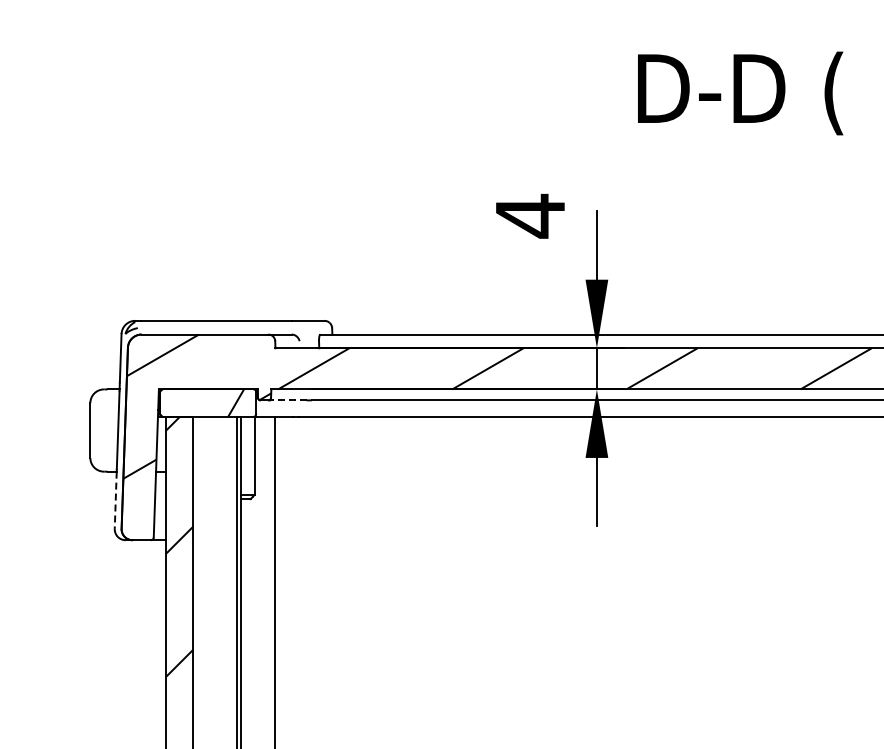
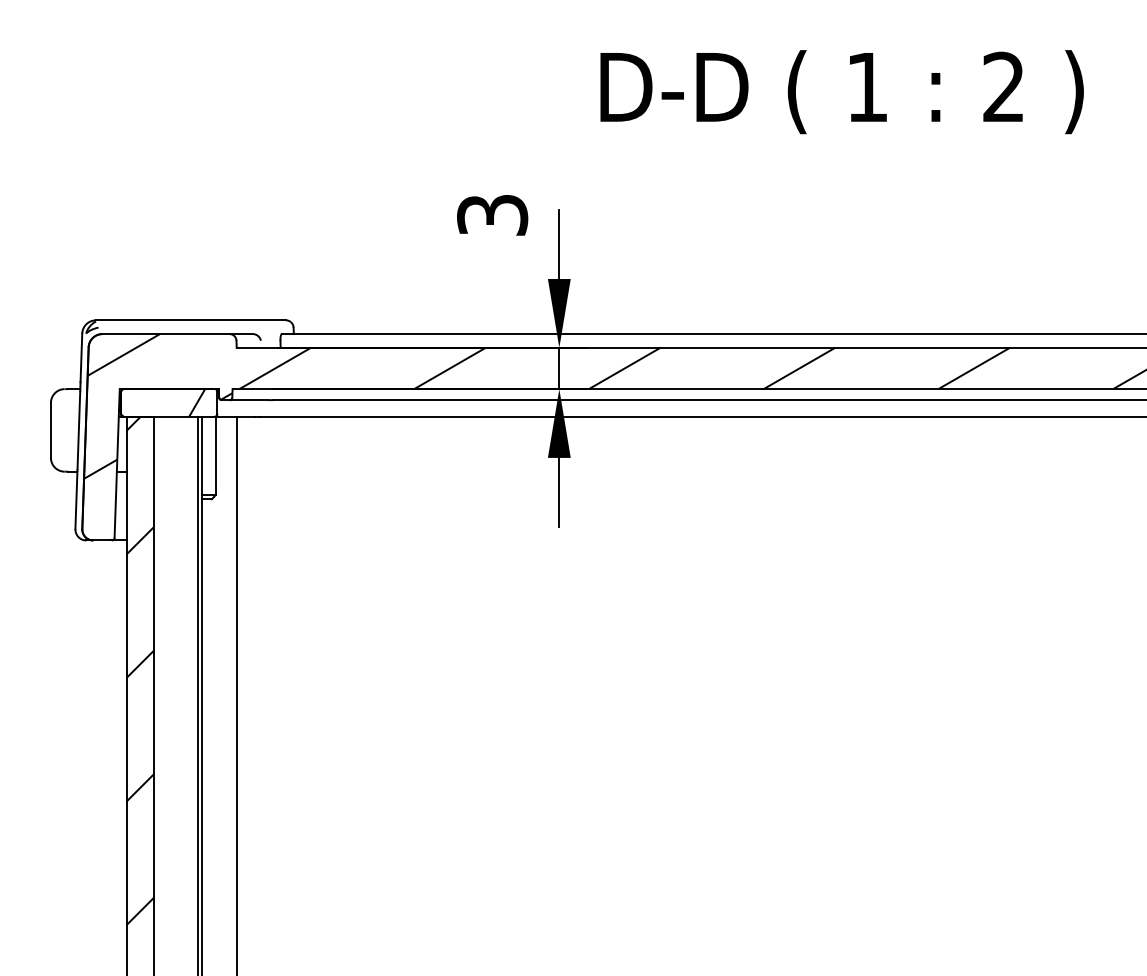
text: (530, 215) -> (492, 214), 4 -> 3
line: (289, 400) -> (250, 400), dashed -> solid
line: (115, 500) -> (76, 500), dashed -> solid

